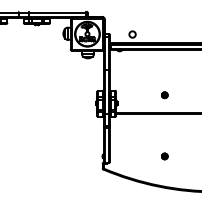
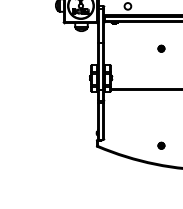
part: (164, 95) -> (161, 49), moved
part: (164, 156) -> (161, 145), moved

